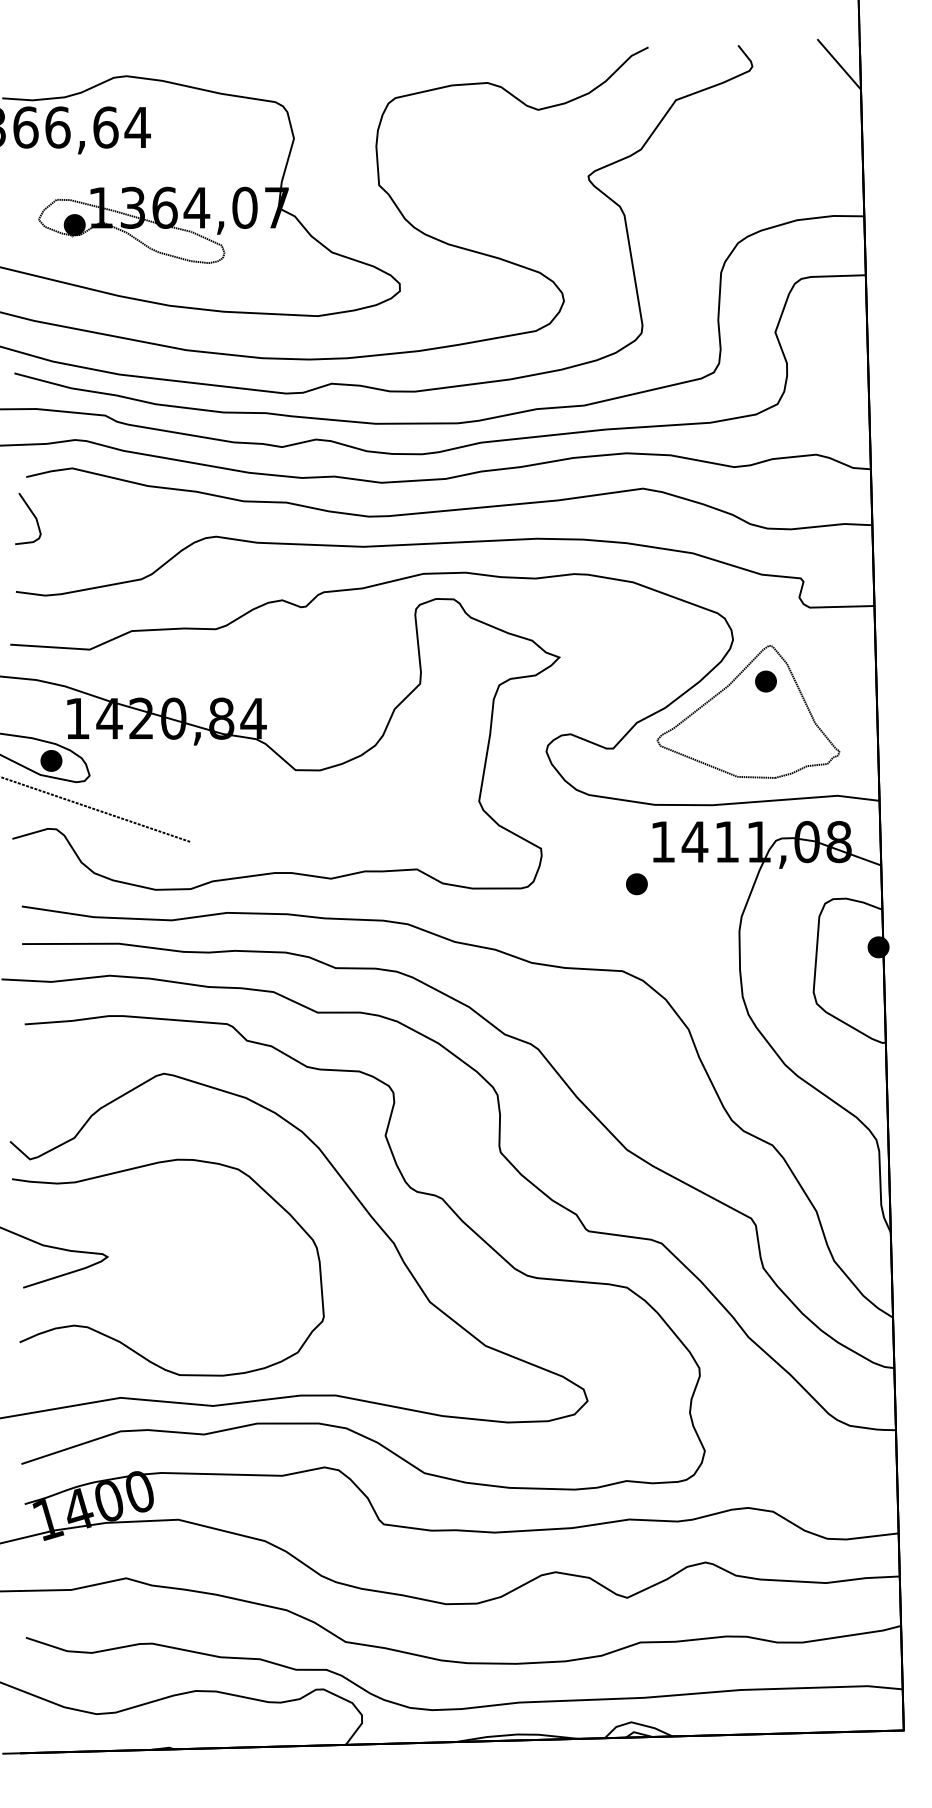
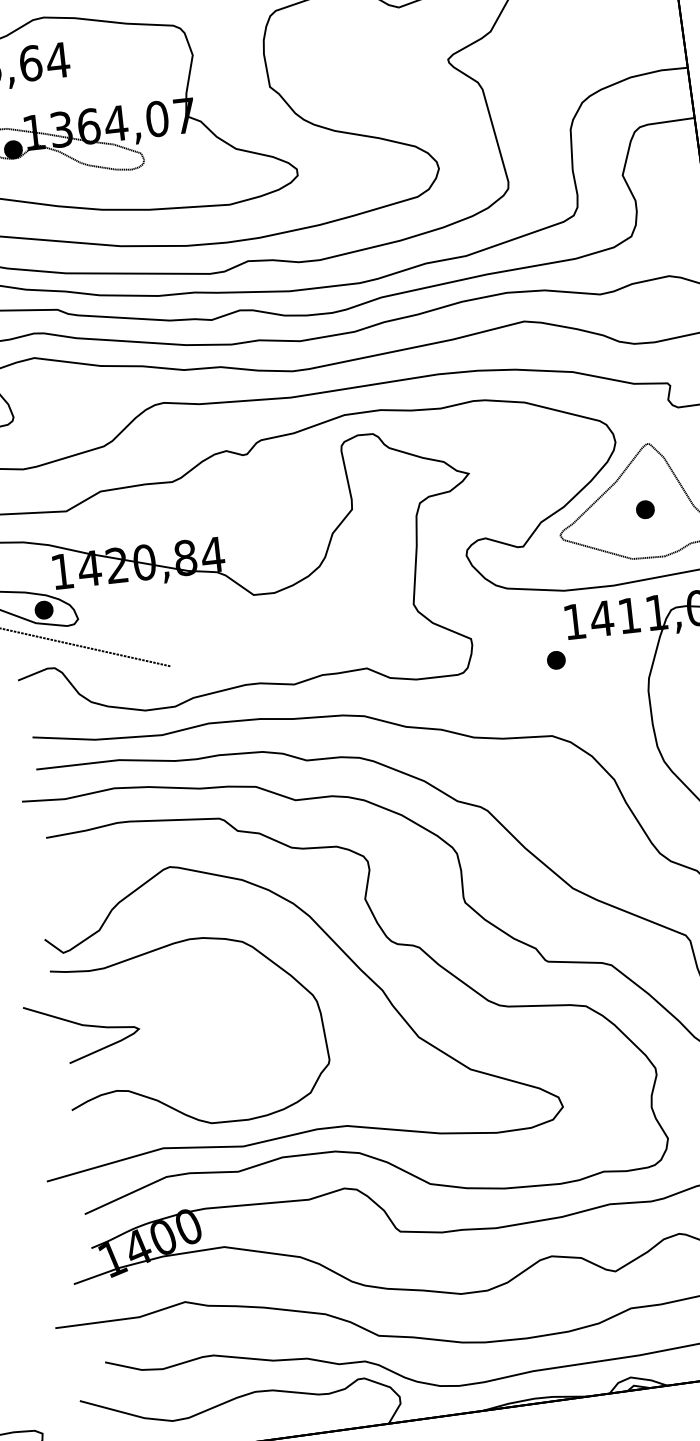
part: (765, 681) -> (644, 509), moved

